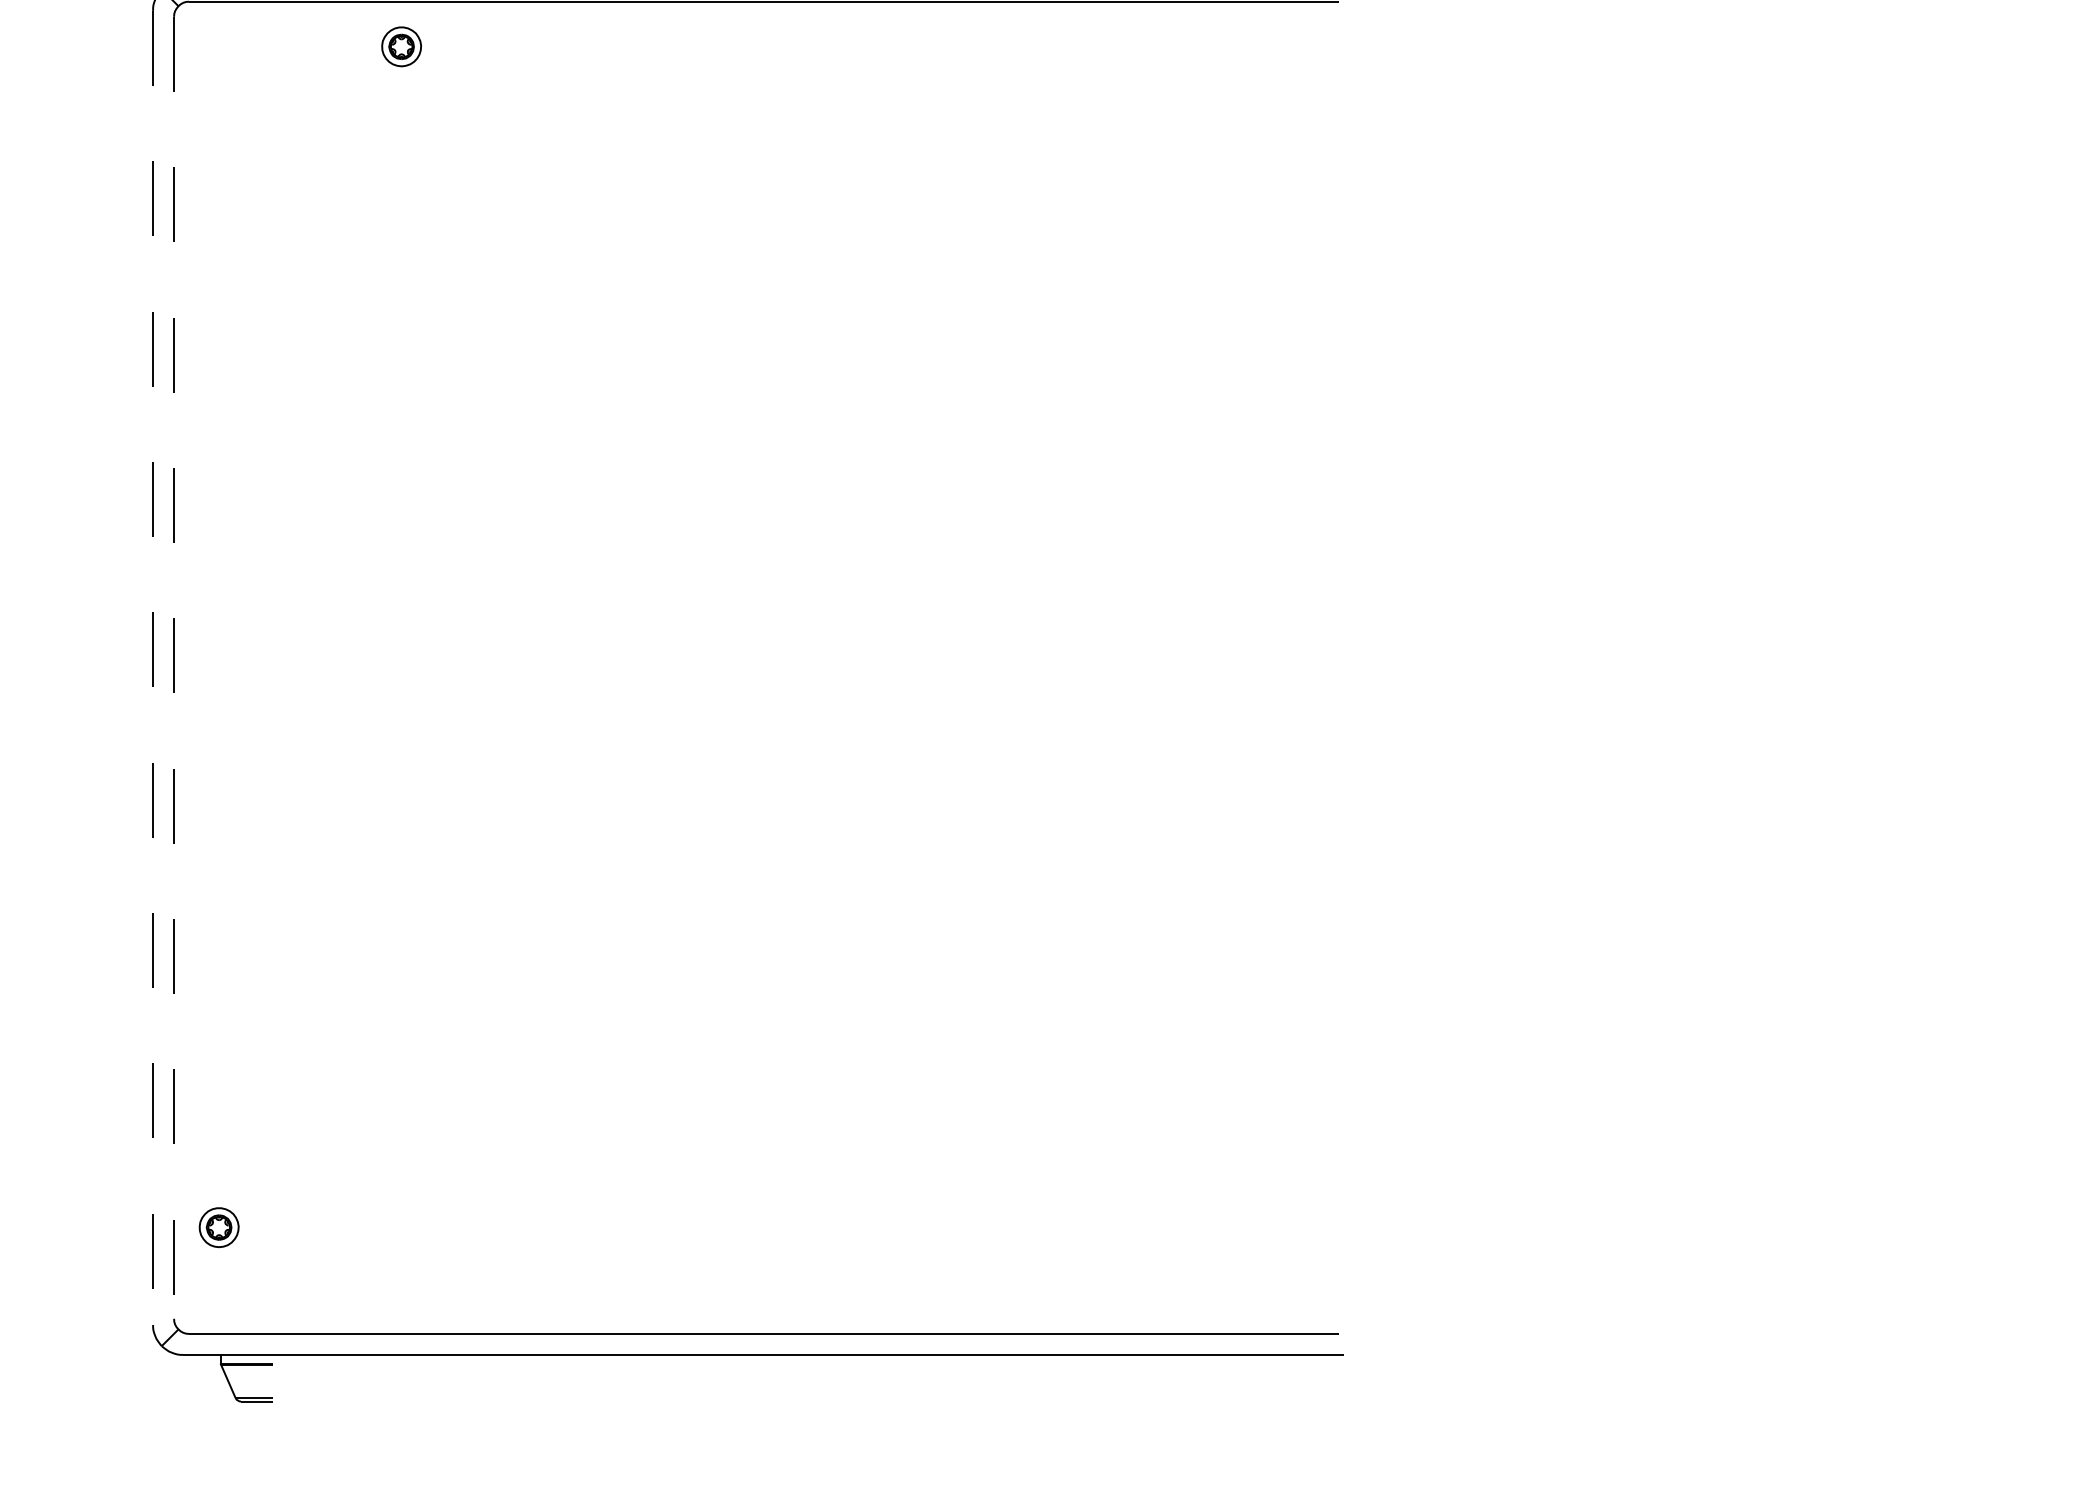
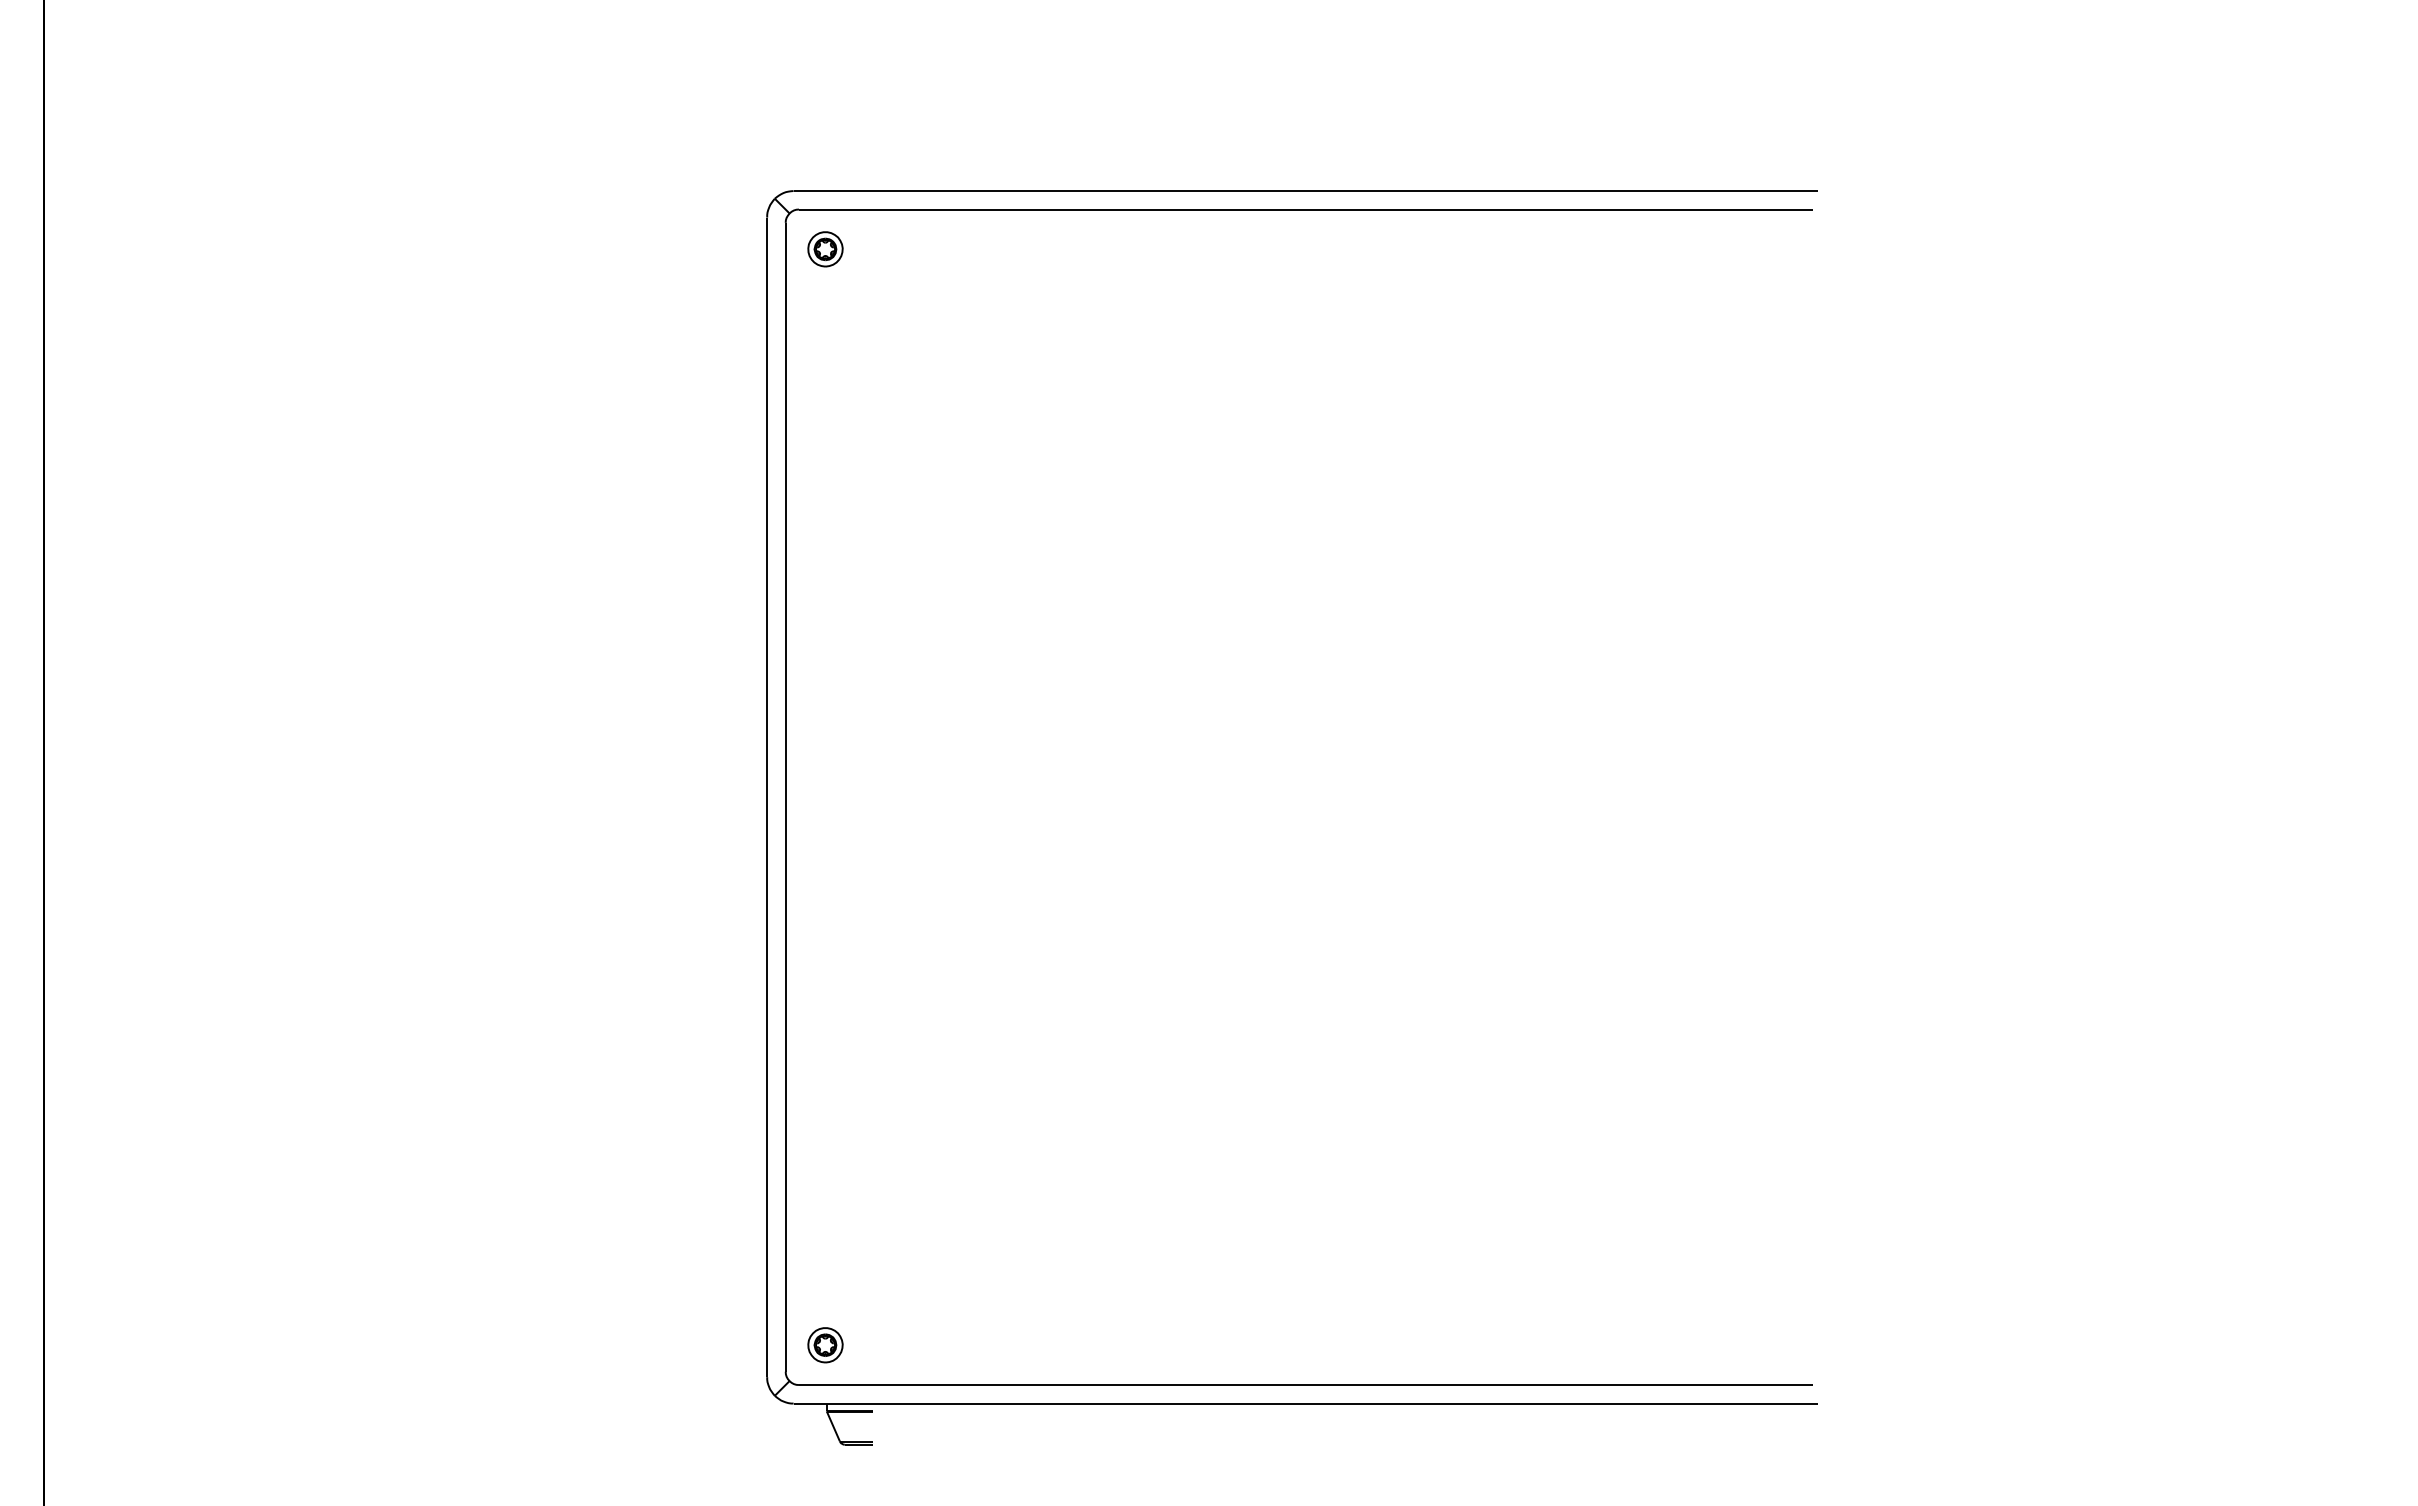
part: (401, 47) -> (825, 249), moved
line: (153, 668) -> (767, 797), dashed -> solid
line: (173, 668) -> (785, 797), dashed -> solid
part: (219, 1227) -> (825, 1345), moved

